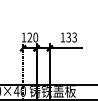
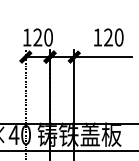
text: (71, 37) -> (113, 37), 133 -> 120

